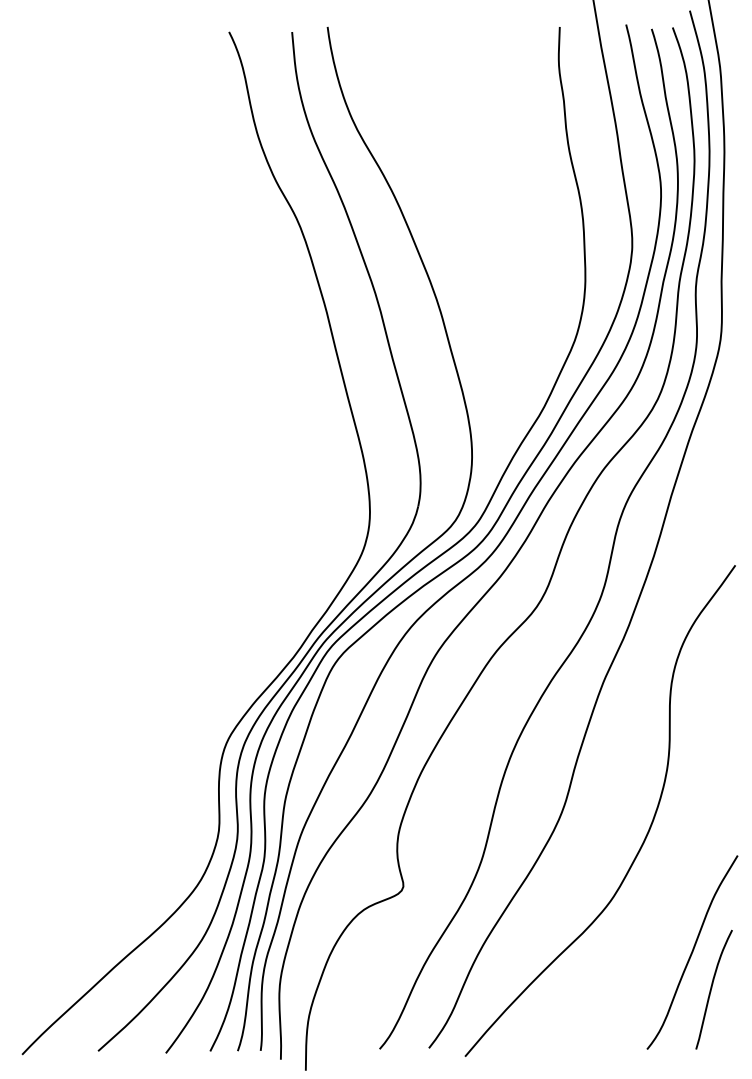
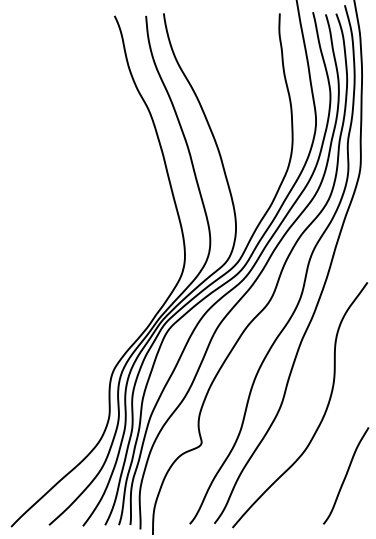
curve: (713, 989) -> (356, 494), removed

